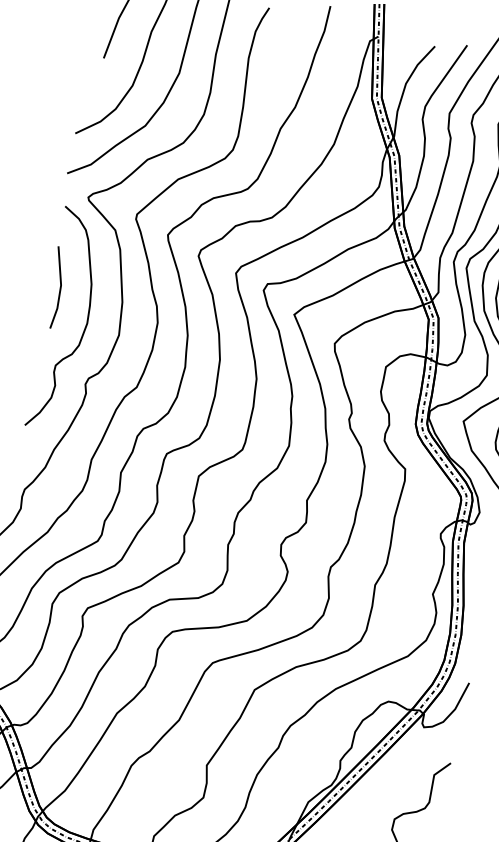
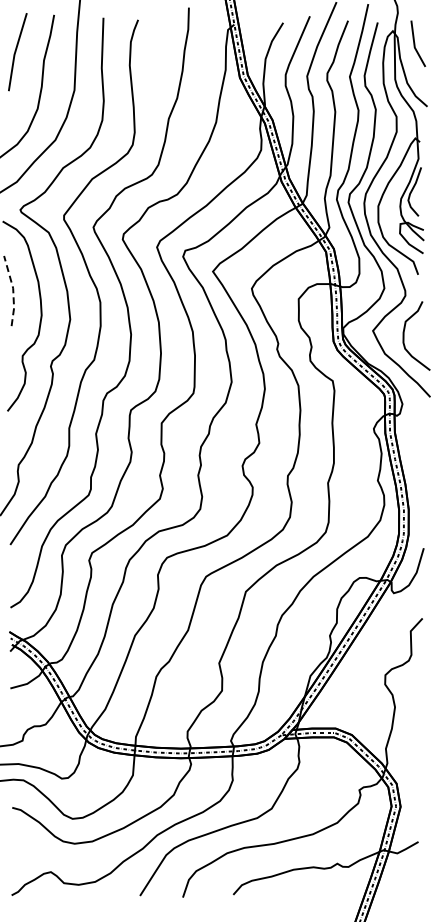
line: (60, 288) -> (13, 290), solid -> dashed

